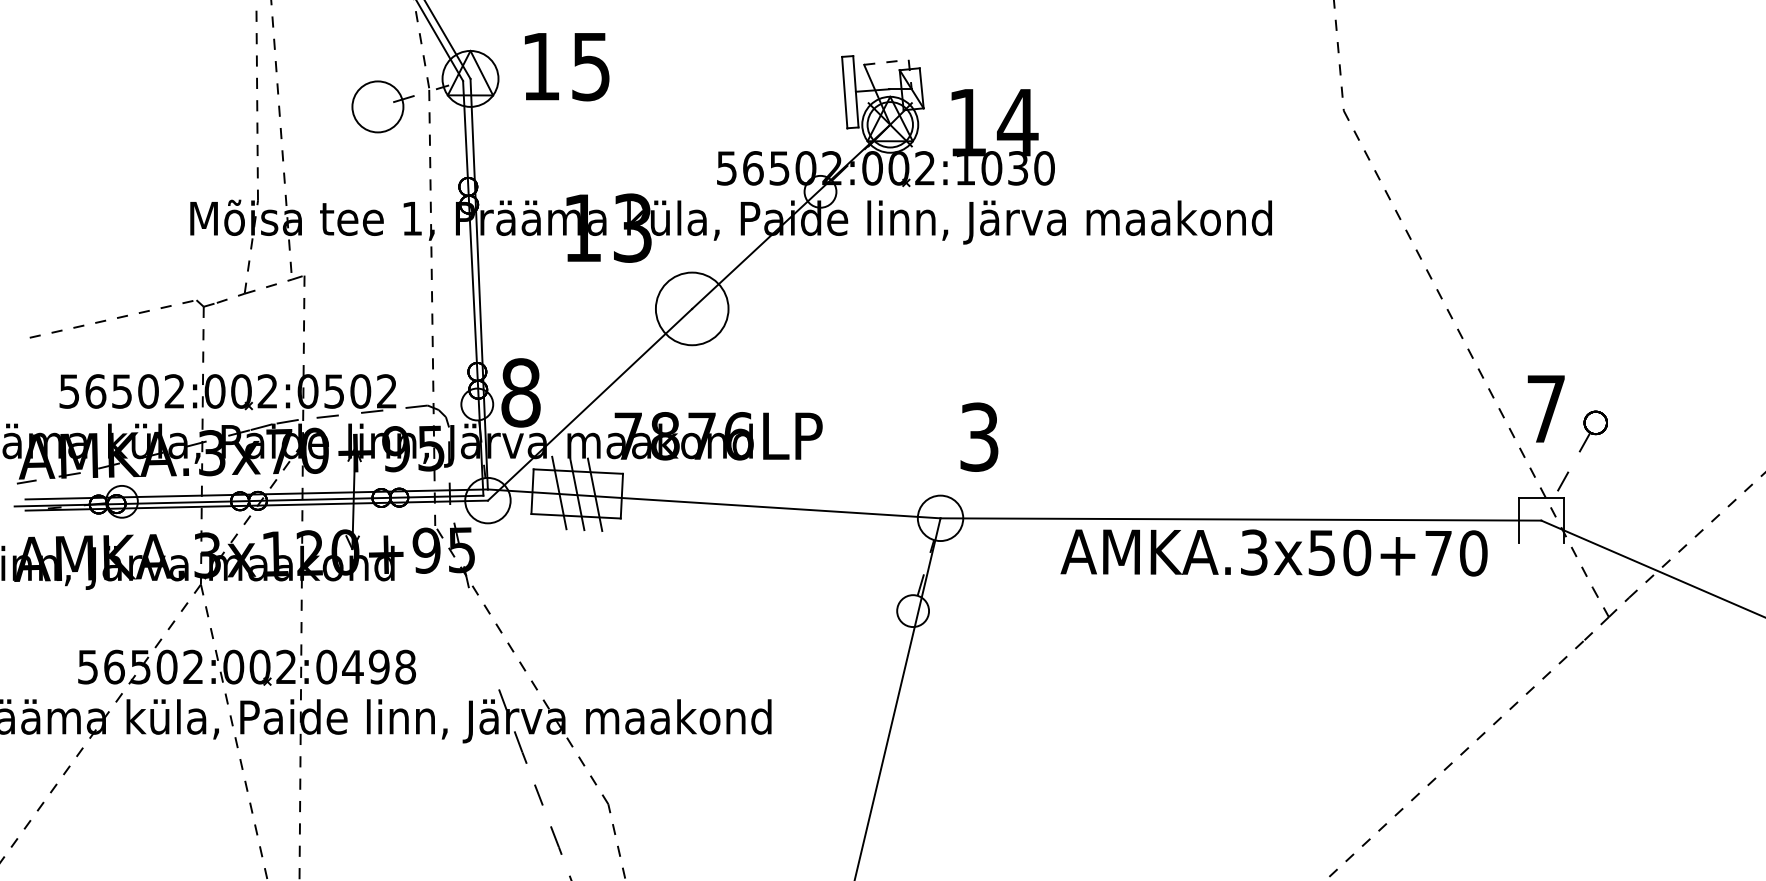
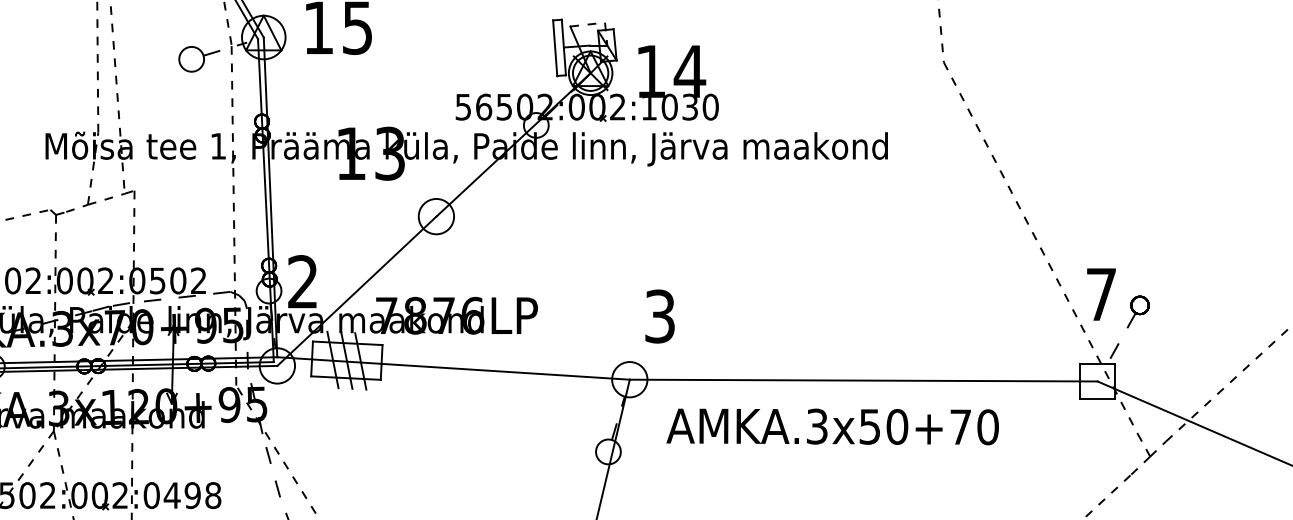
circle: (377, 106) -> (191, 59), size x0.62
circle: (691, 308) -> (435, 216), size x0.62
text: (520, 392) -> (302, 281), 8 -> 2
line: (1541, 542) -> (1097, 398), added
text: (1273, 552) -> (832, 426), moved
line: (480, 626) -> (271, 463), added

